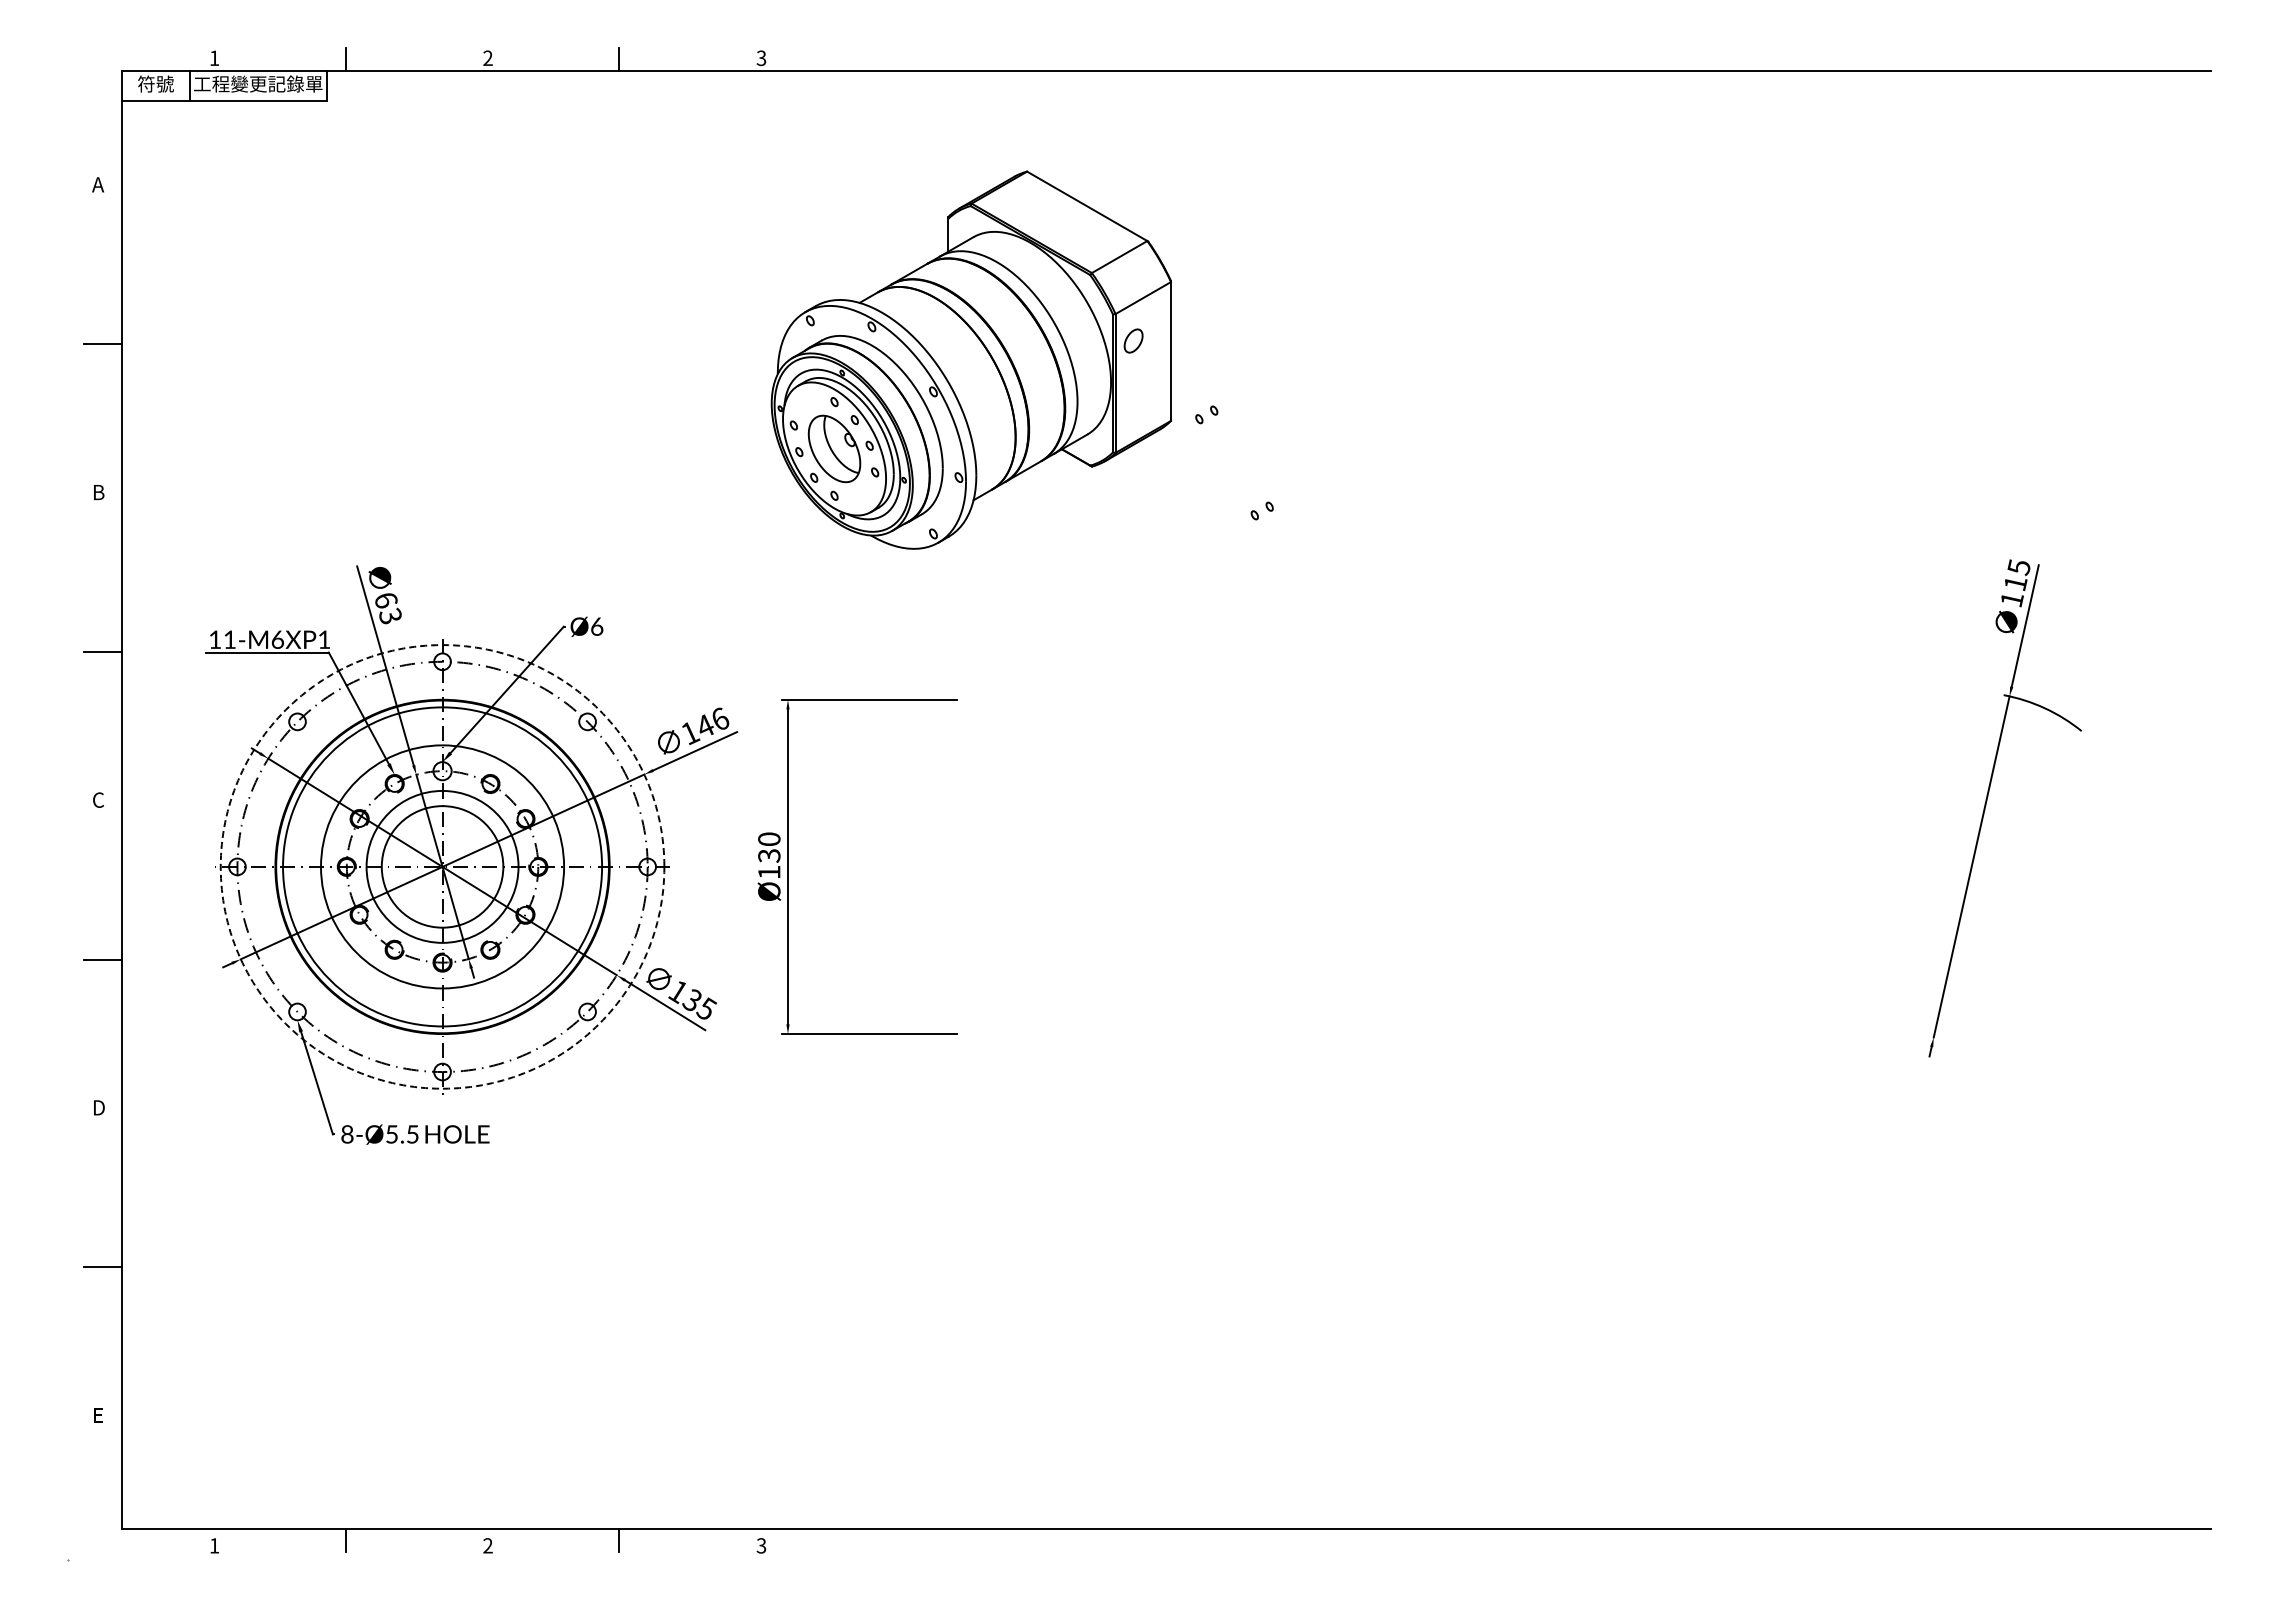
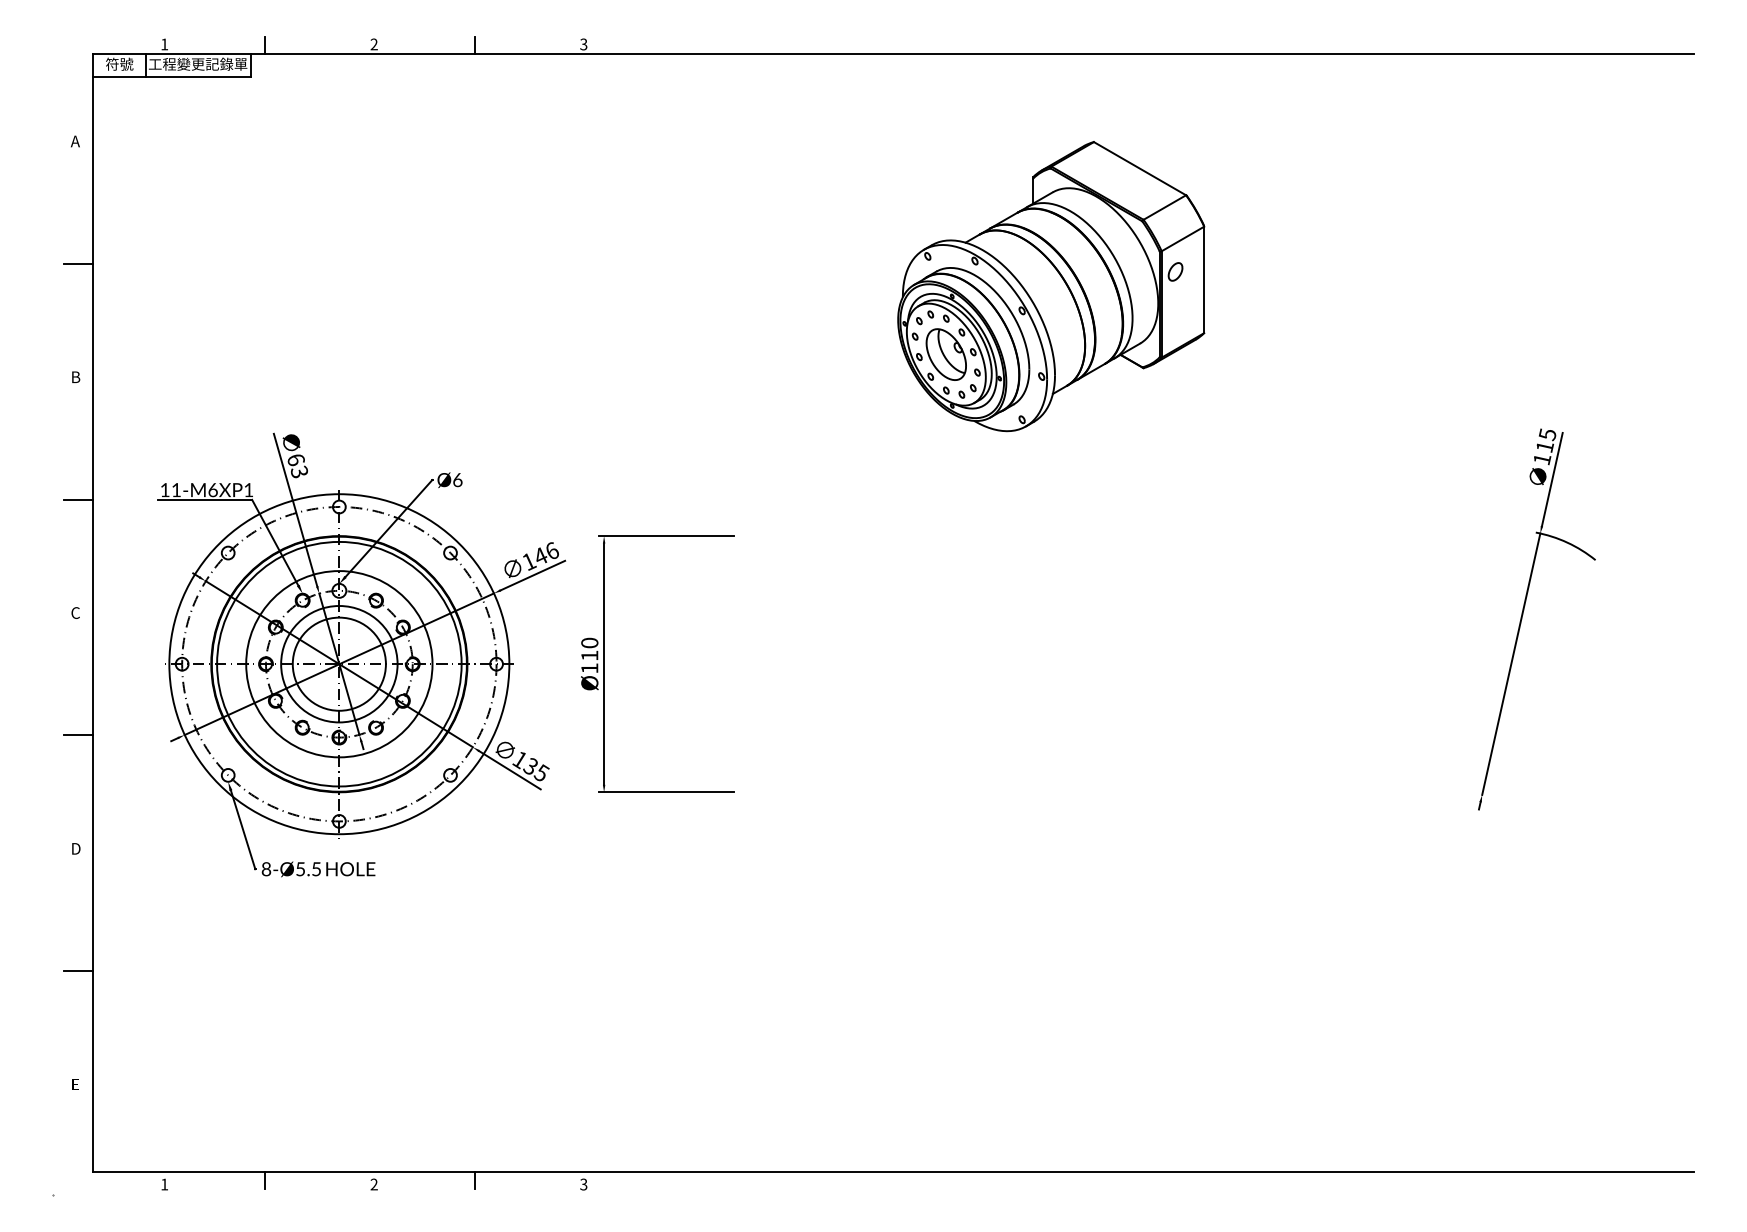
part: (971, 359) -> (1051, 286), moved
text: (769, 855) -> (589, 655), Ø130 -> Ø110
circle: (442, 866) -> (339, 663), dashed -> solid

